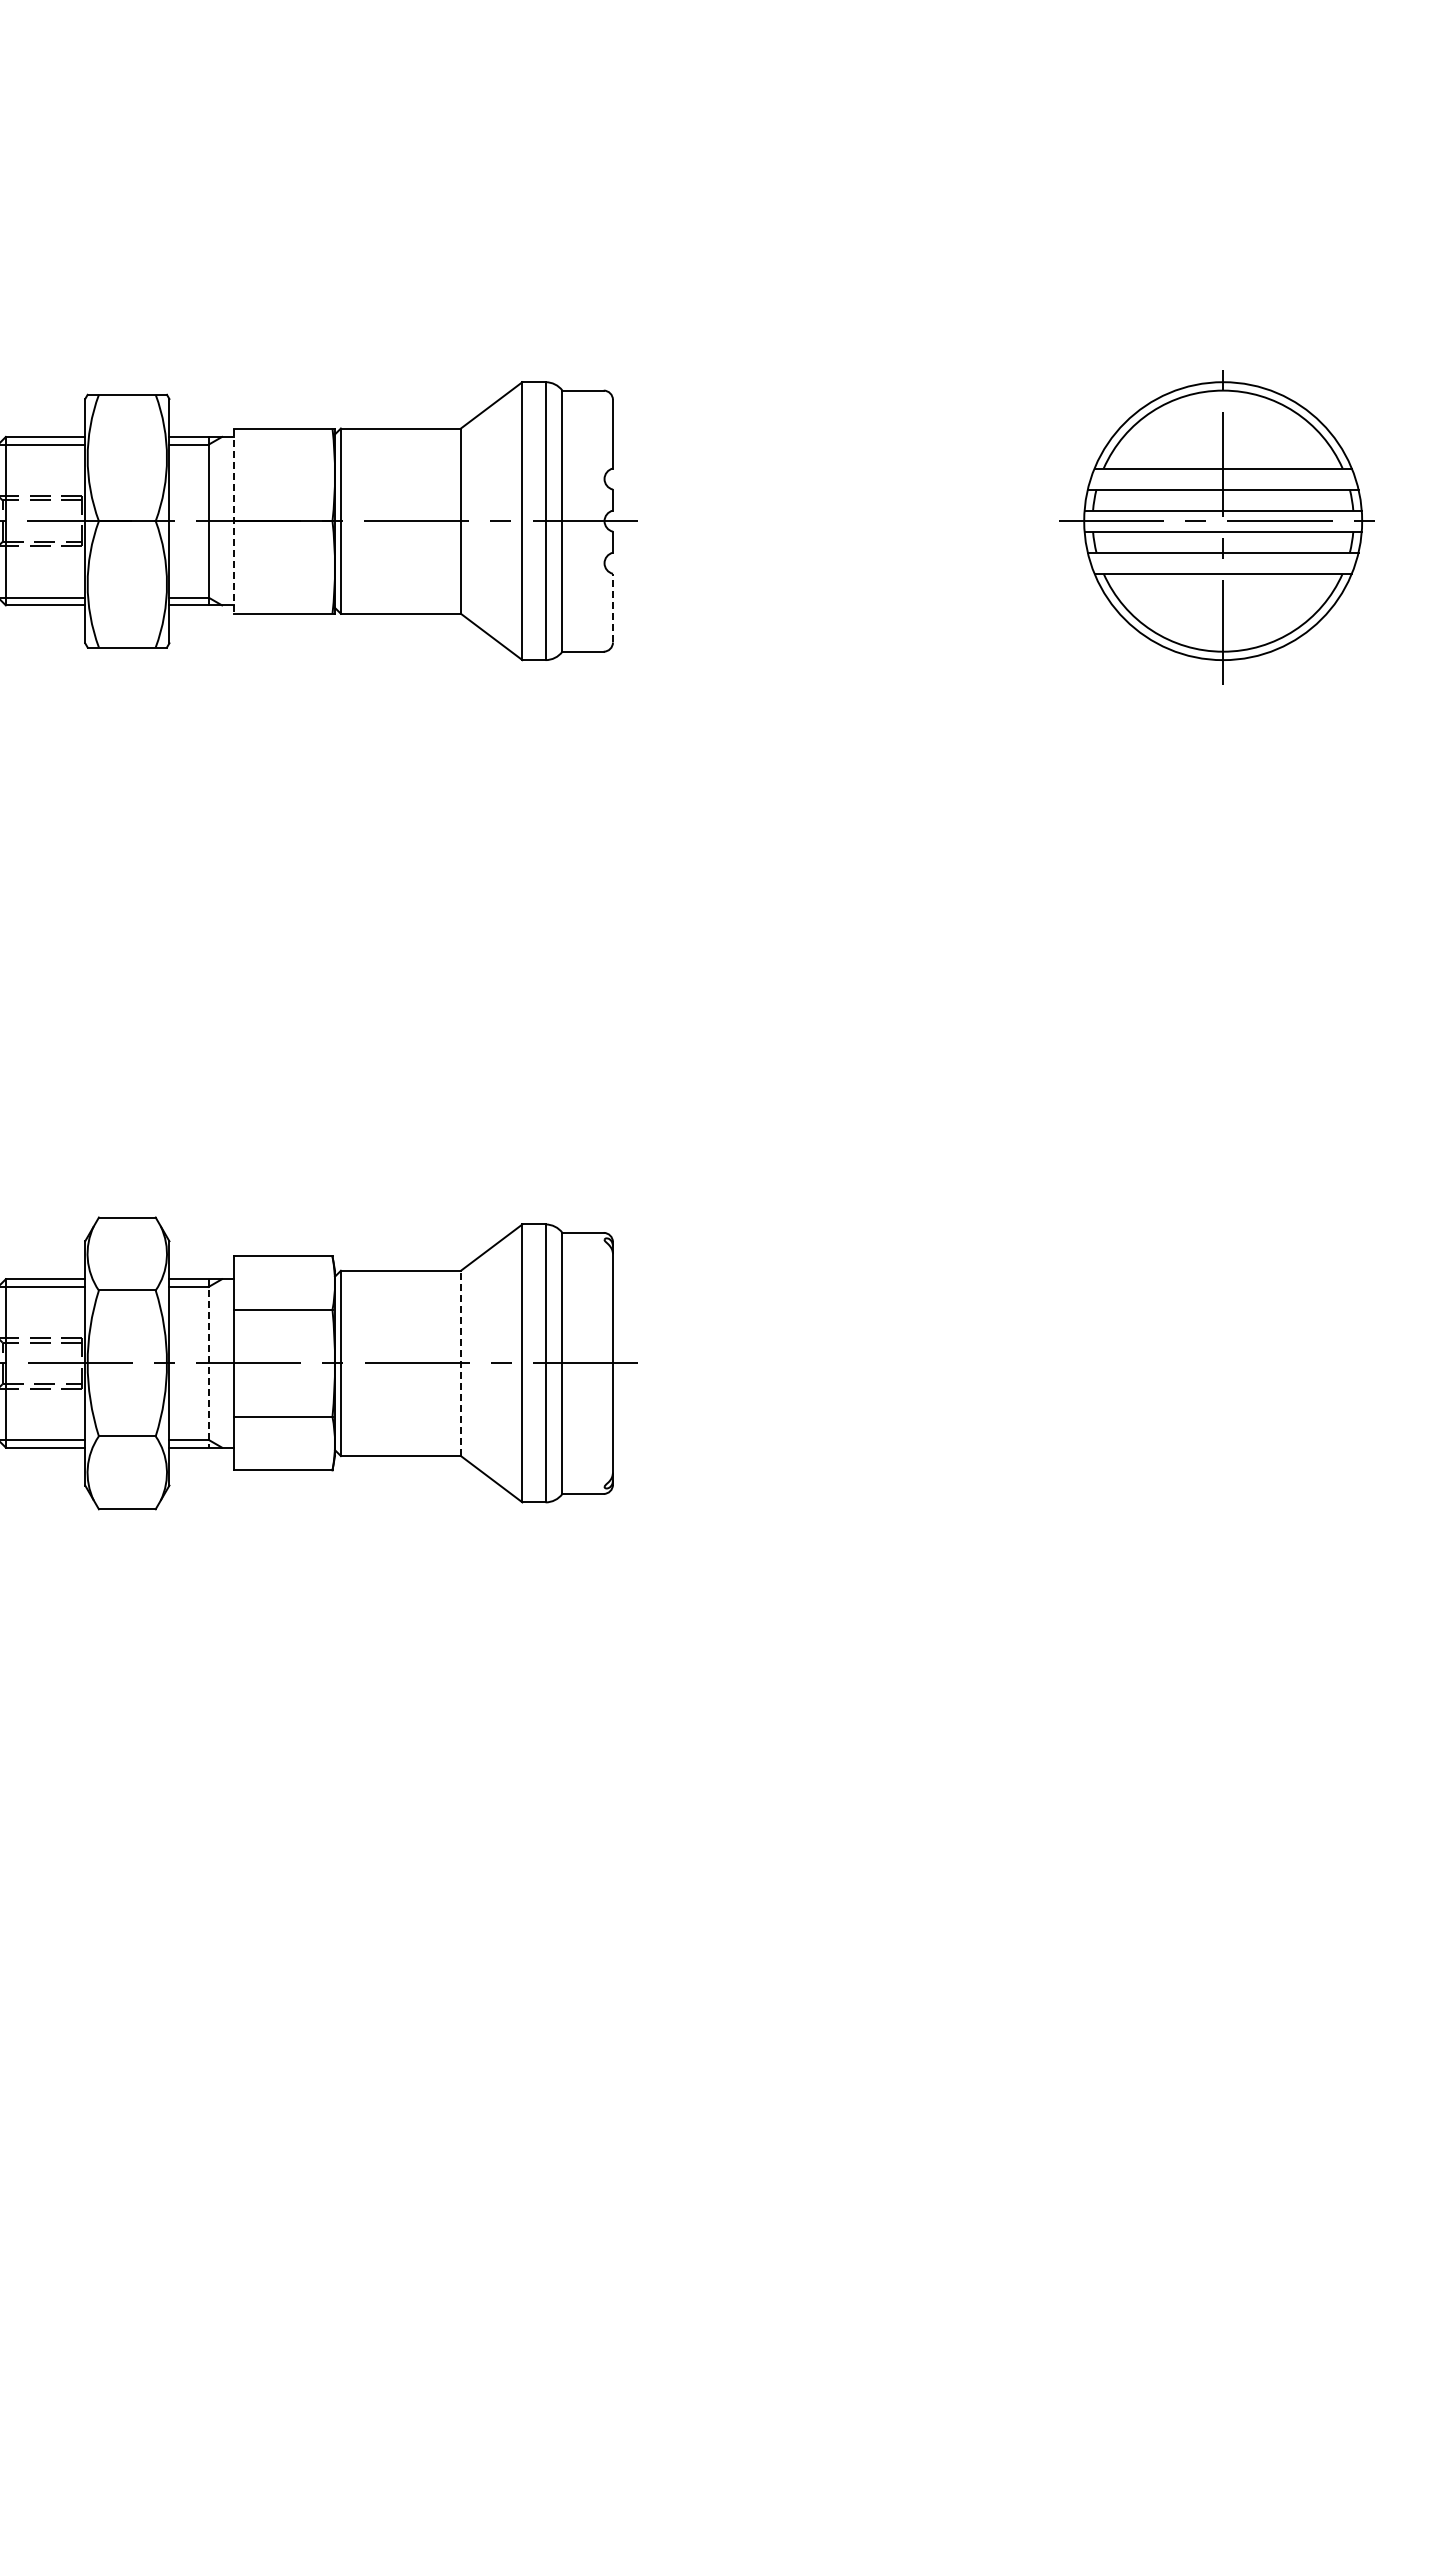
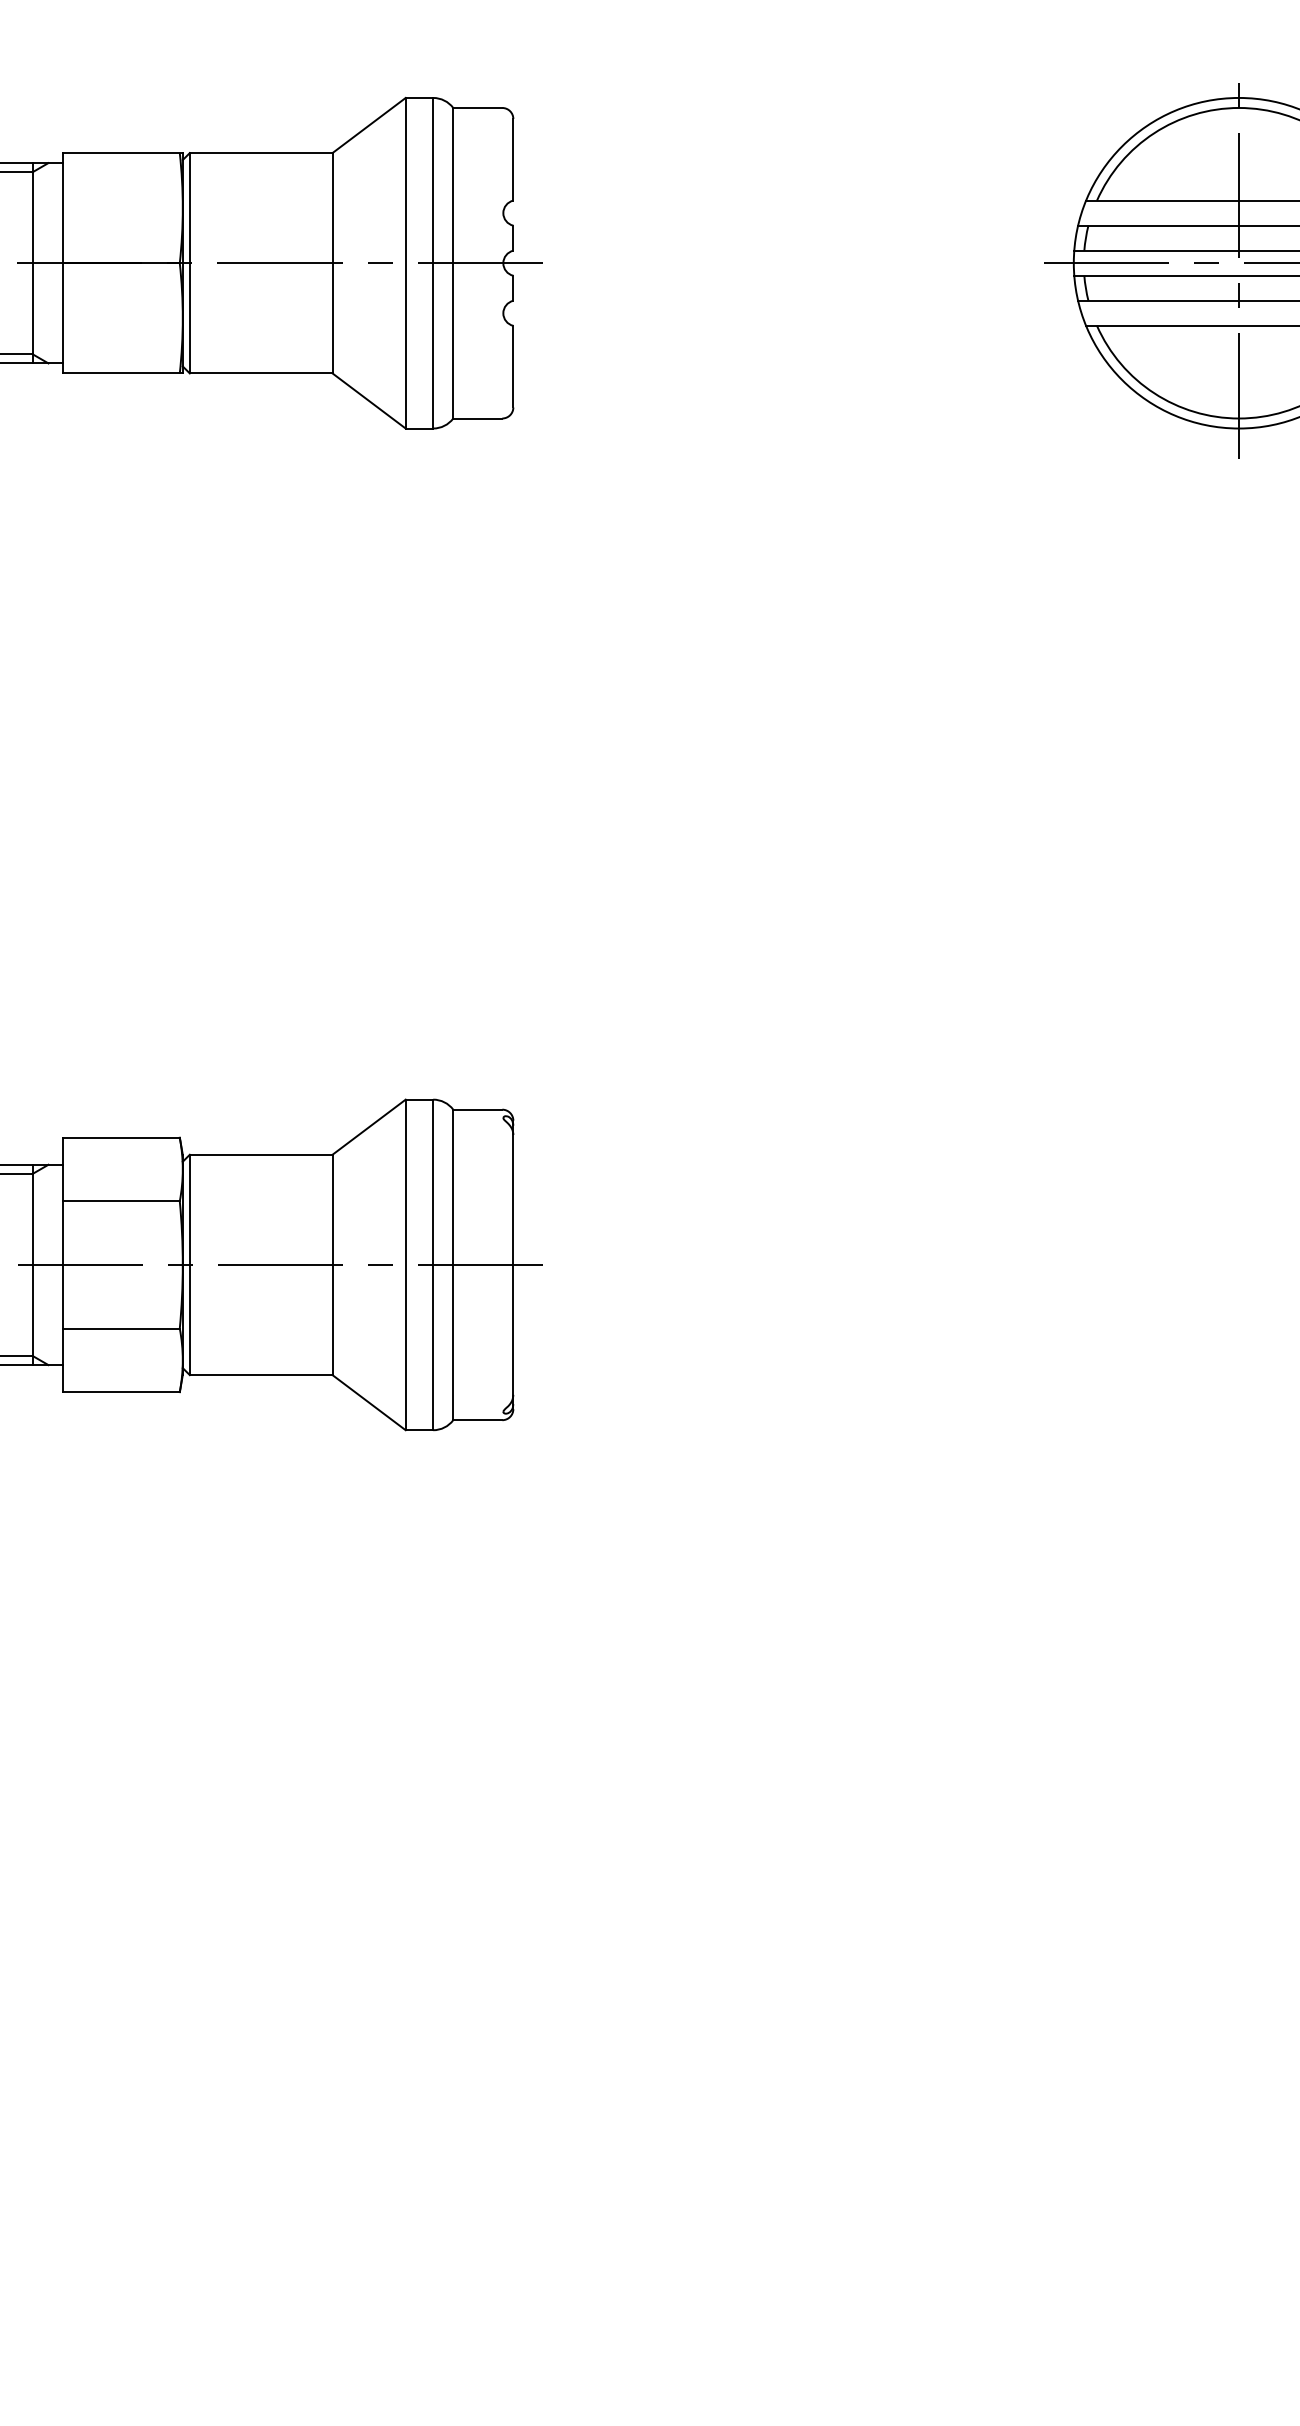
line: (233, 521) -> (62, 263), dashed -> solid
line: (612, 607) -> (512, 365), dashed -> solid
line: (208, 1363) -> (32, 1265), dashed -> solid
line: (460, 1363) -> (332, 1265), dashed -> solid

